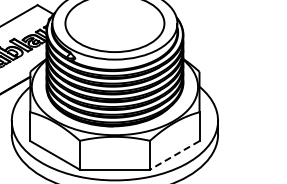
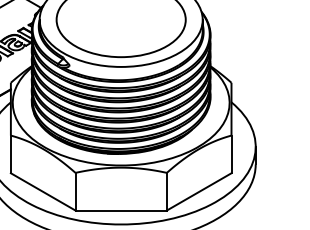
line: (174, 155) -> (198, 191), dashed -> solid

